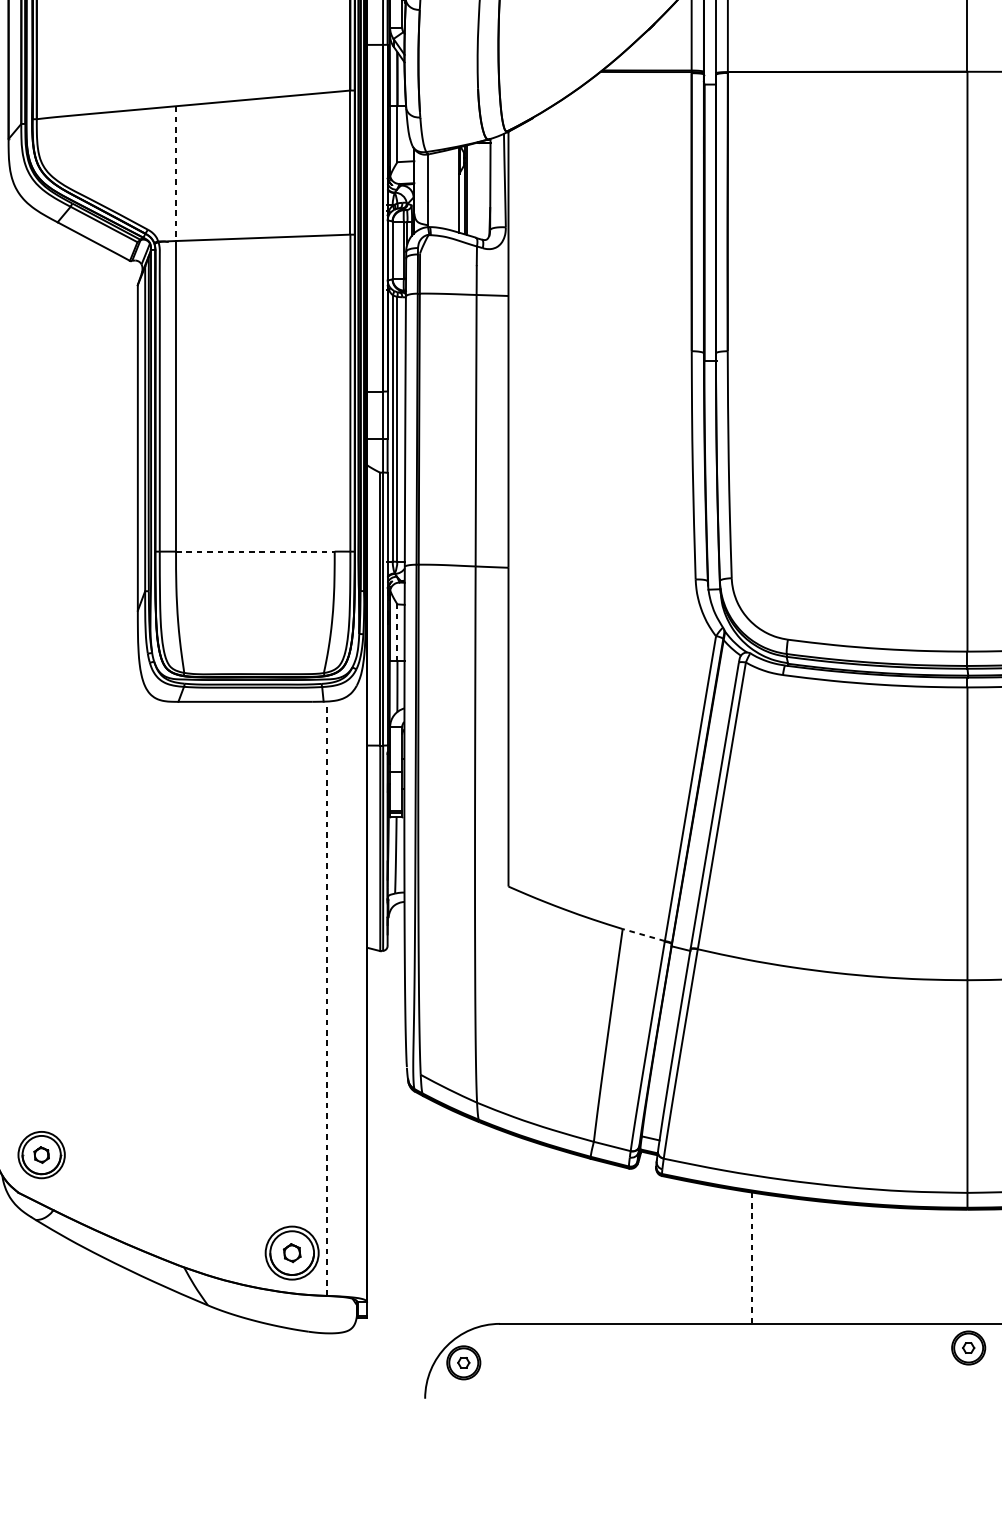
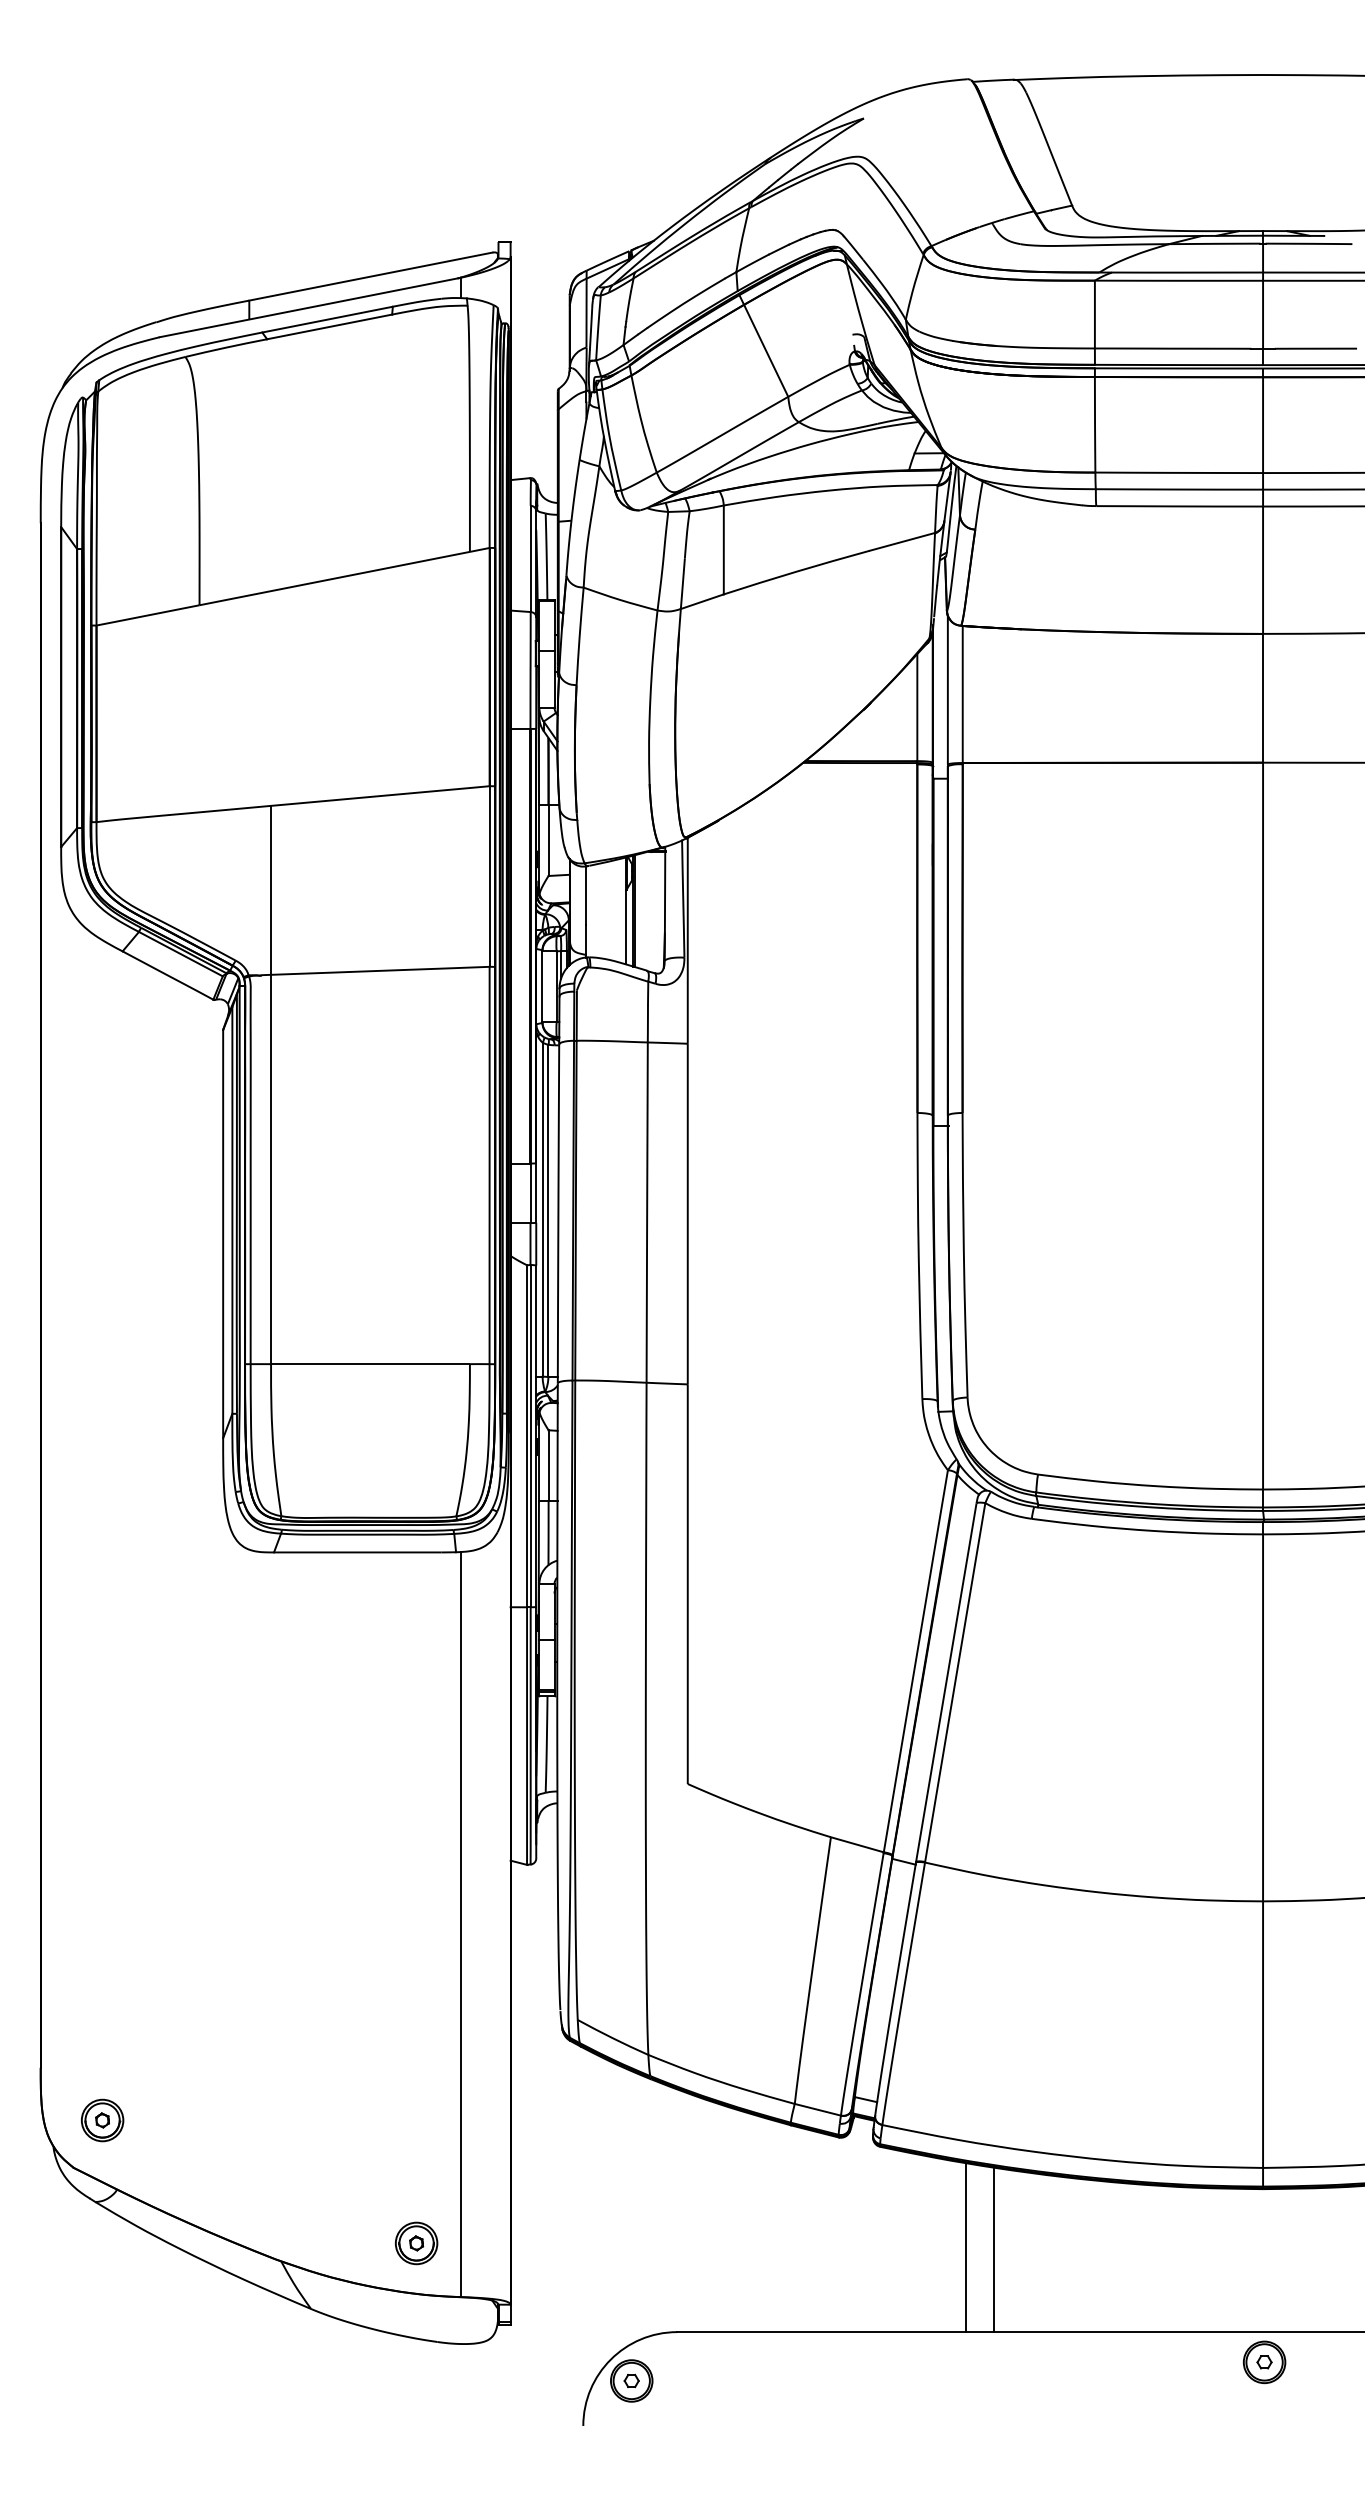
line: (176, 173) -> (271, 890), dashed -> solid
line: (256, 551) -> (372, 1364), dashed -> solid
line: (397, 632) -> (548, 1465), dashed -> solid
line: (643, 934) -> (856, 1844), dashed -> solid
line: (327, 998) -> (460, 1924), dashed -> solid
part: (41, 1155) -> (102, 2120), size x0.71
part: (292, 1253) -> (416, 2243), size x0.62
line: (730, 1256) -> (966, 2247), added
line: (752, 1258) -> (993, 2250), dashed -> solid

